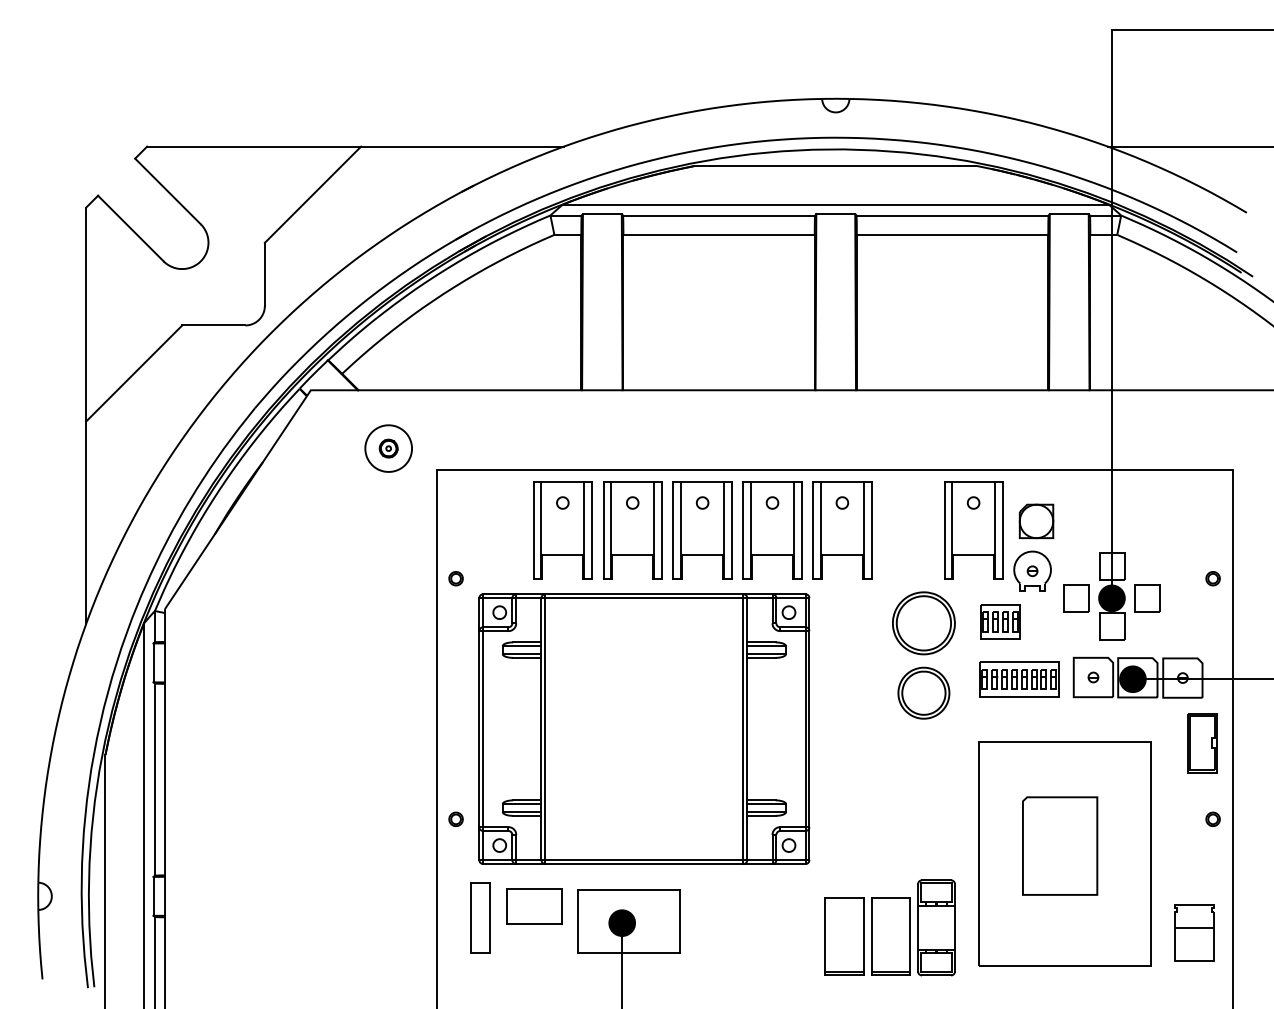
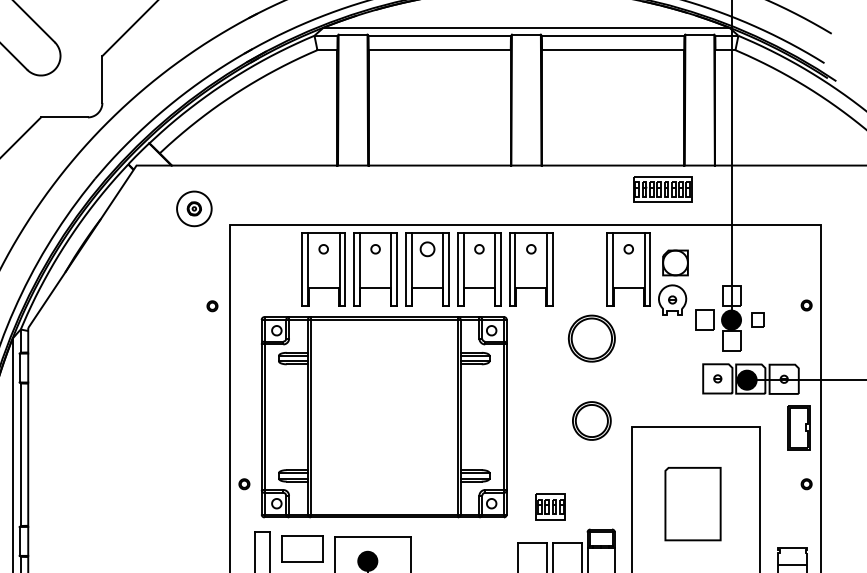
part: (702, 502) -> (427, 248), size x1.6
part: (455, 578) -> (212, 306), moved
part: (1147, 598) -> (757, 320), size x0.7
part: (1000, 621) -> (550, 506), moved
part: (1019, 679) -> (662, 189), moved
part: (923, 692) -> (591, 420), moved

